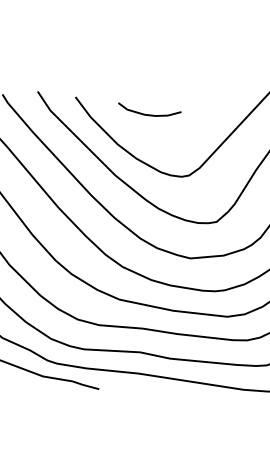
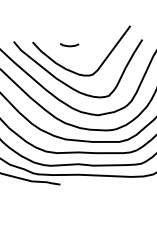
part: (149, 109) -> (69, 44), size x0.6

